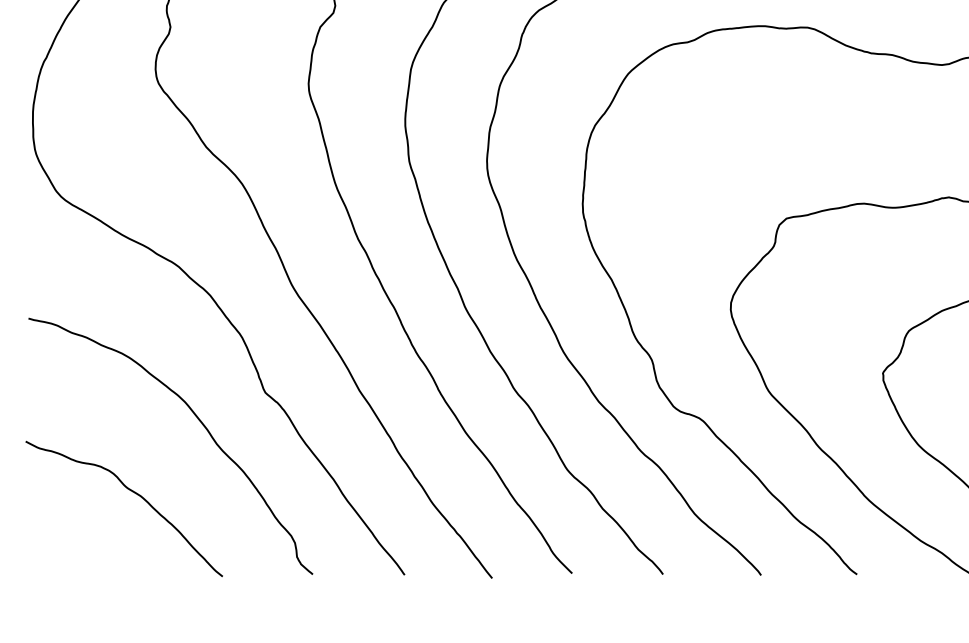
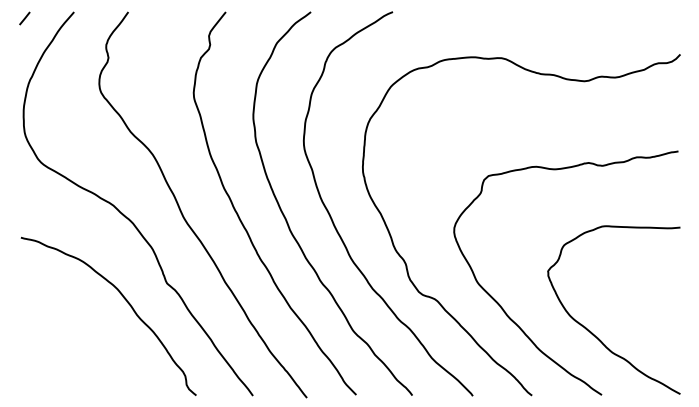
curve: (134, 494) -> (86, 346), removed

